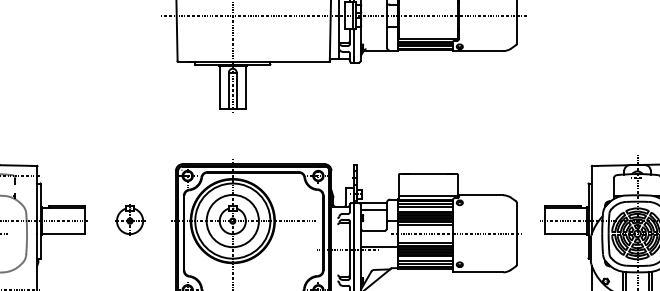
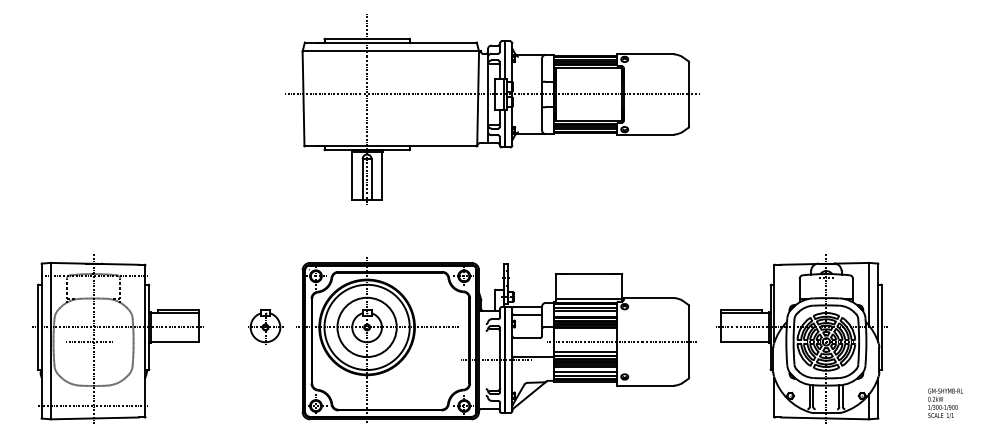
part: (130, 220) -> (265, 326), moved
line: (425, 224) -> (585, 331), removed

